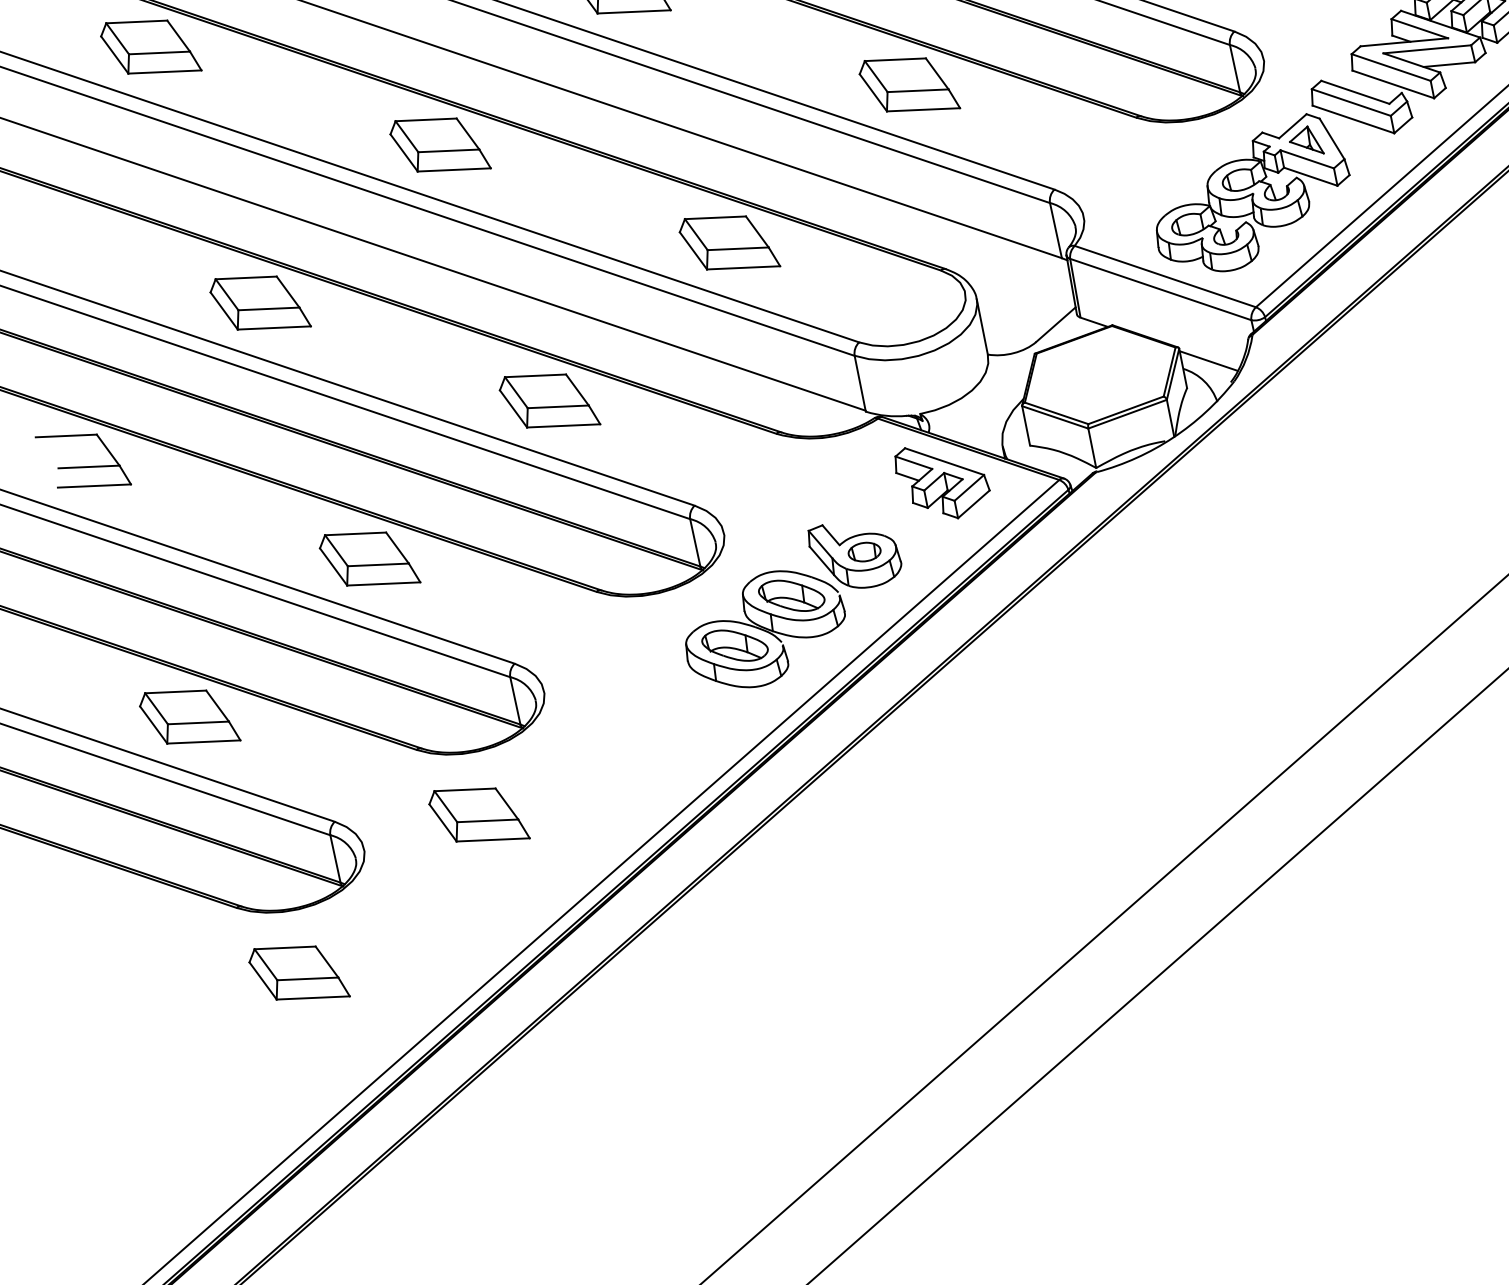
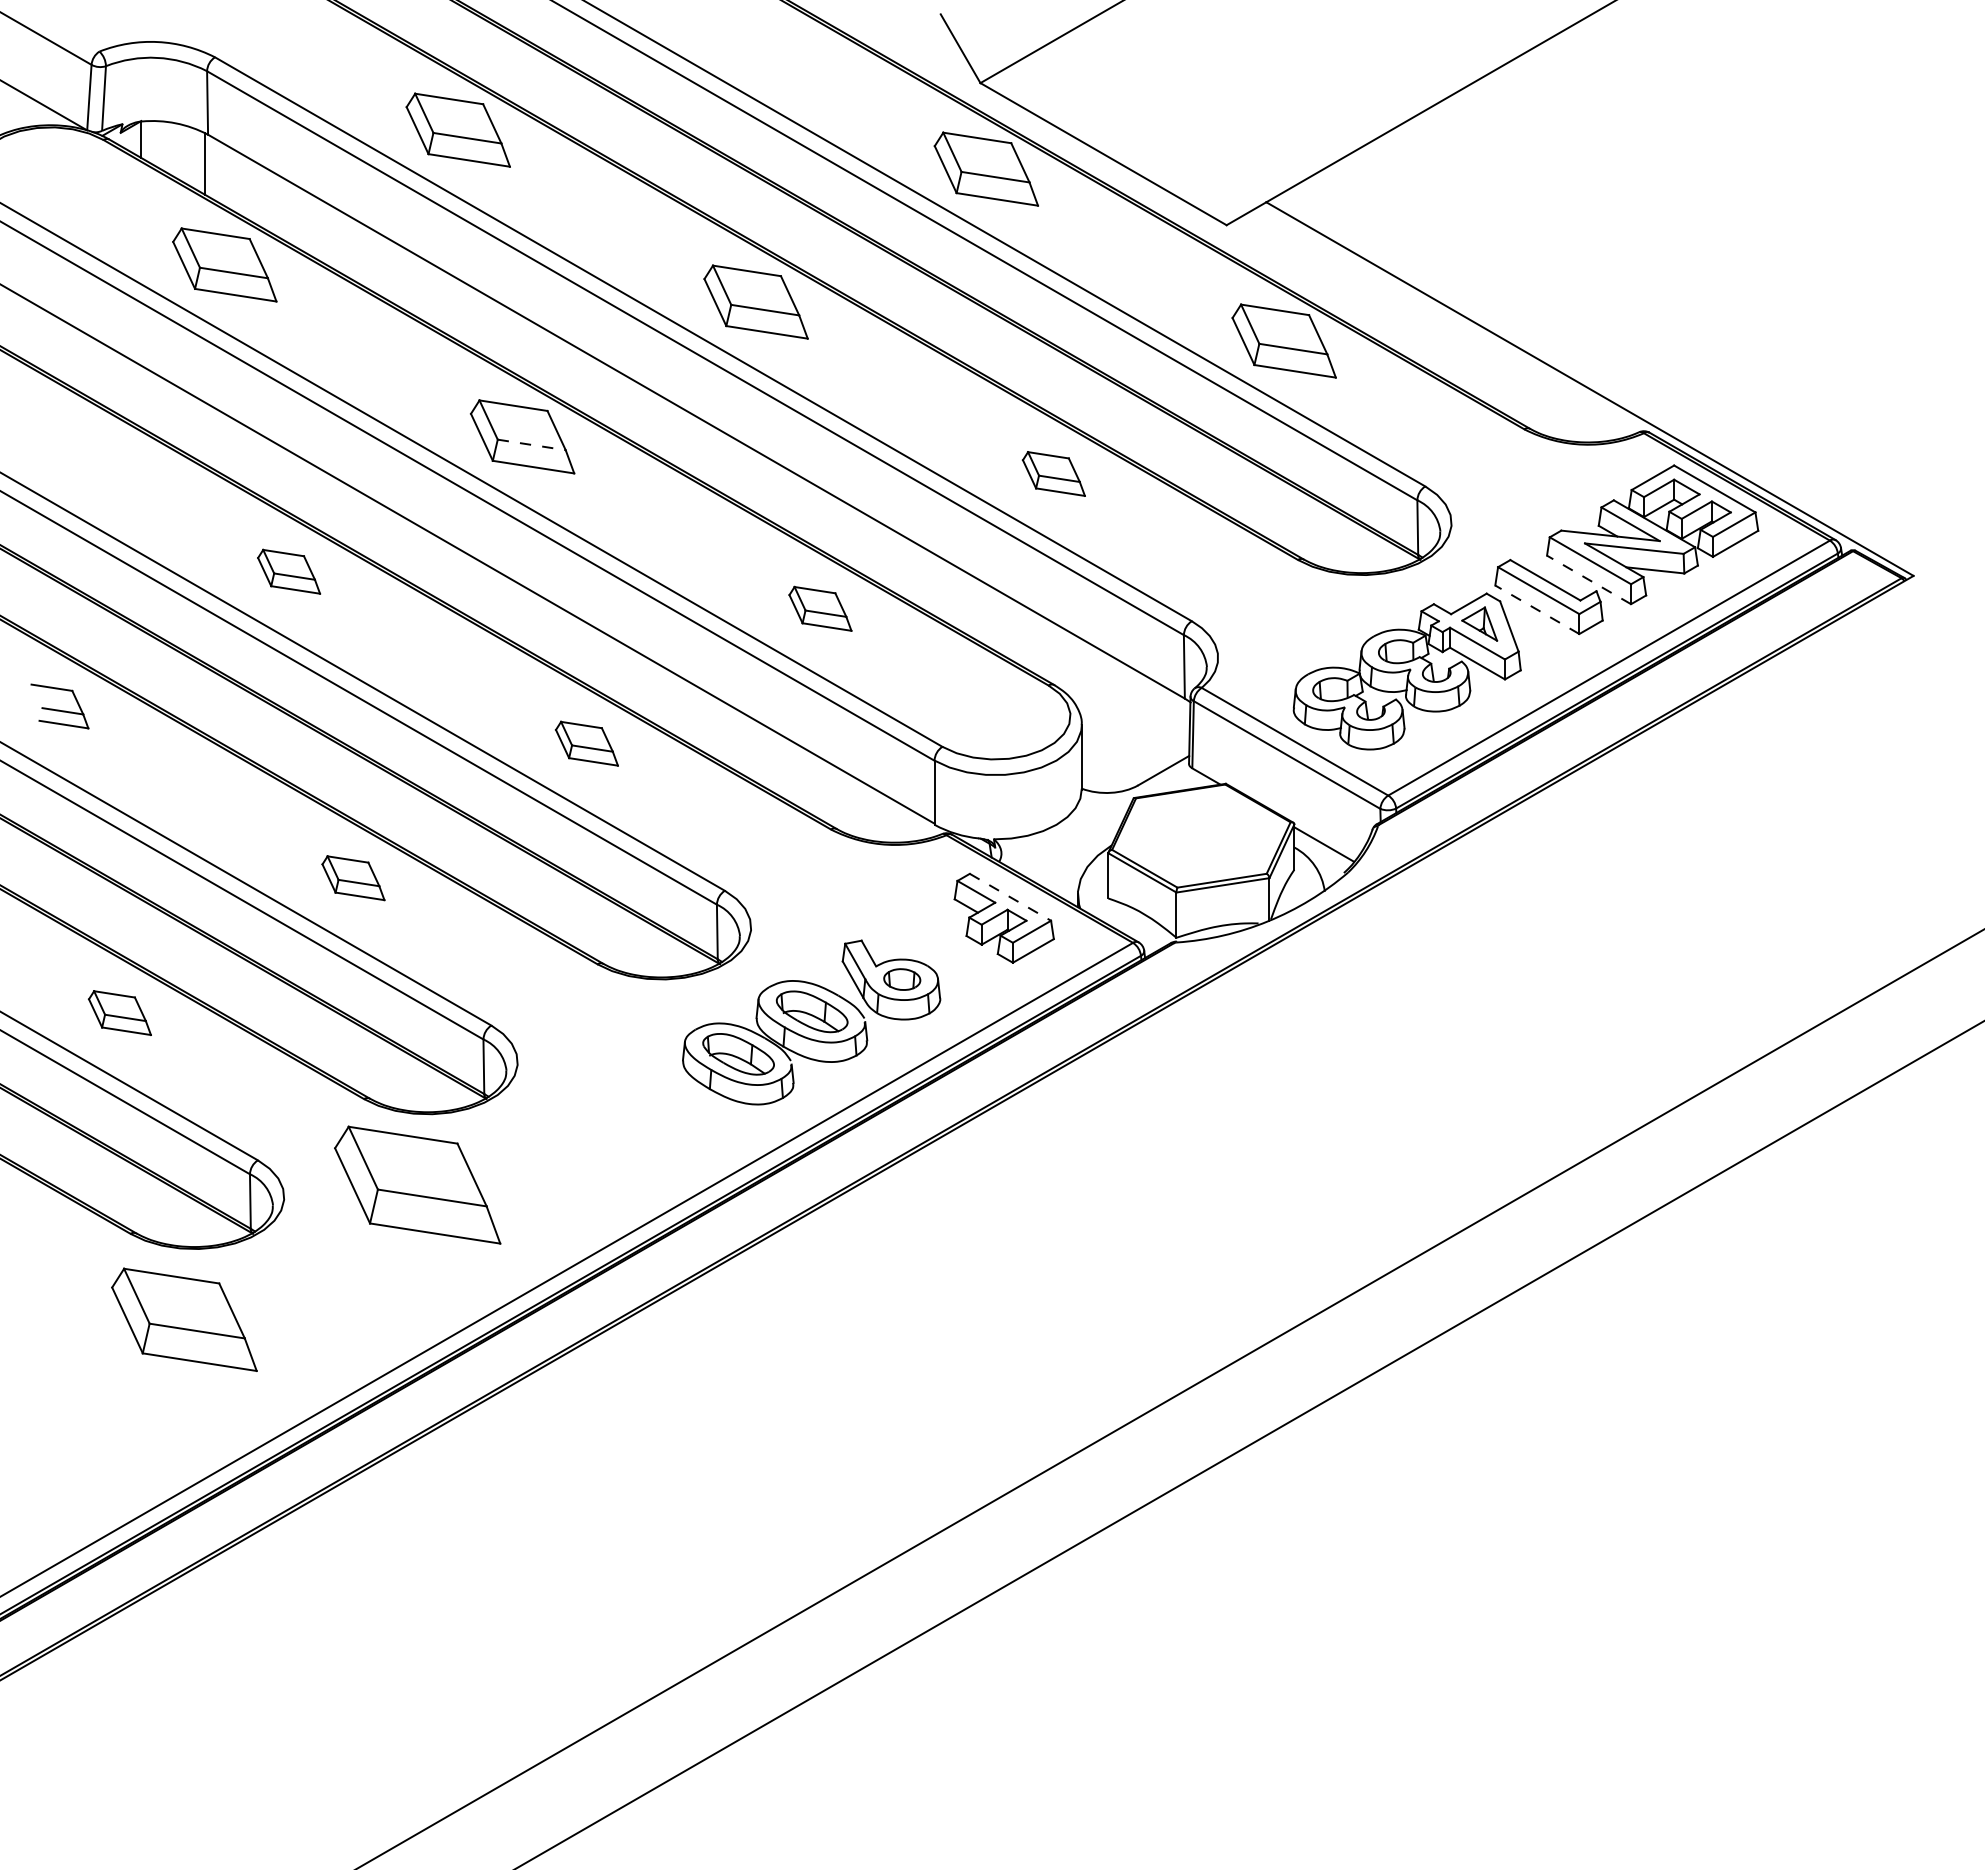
part: (908, 84) -> (1053, 473), size x0.6
line: (1393, 84) -> (1589, 579), solid -> dashed
line: (1353, 119) -> (1537, 609), solid -> dashed
line: (449, 151) -> (532, 445), solid -> dashed
part: (728, 243) -> (820, 608), size x0.6
part: (258, 303) -> (288, 571), size x0.6
part: (548, 401) -> (586, 743), size x0.6
part: (82, 460) -> (59, 706), size x0.6
line: (944, 461) -> (1010, 897), solid -> dashed
part: (368, 558) -> (353, 877), size x0.6
part: (188, 717) -> (119, 1012), size x0.6
part: (478, 815) -> (417, 1184), size x1.6
part: (297, 973) -> (183, 1319), size x1.4

